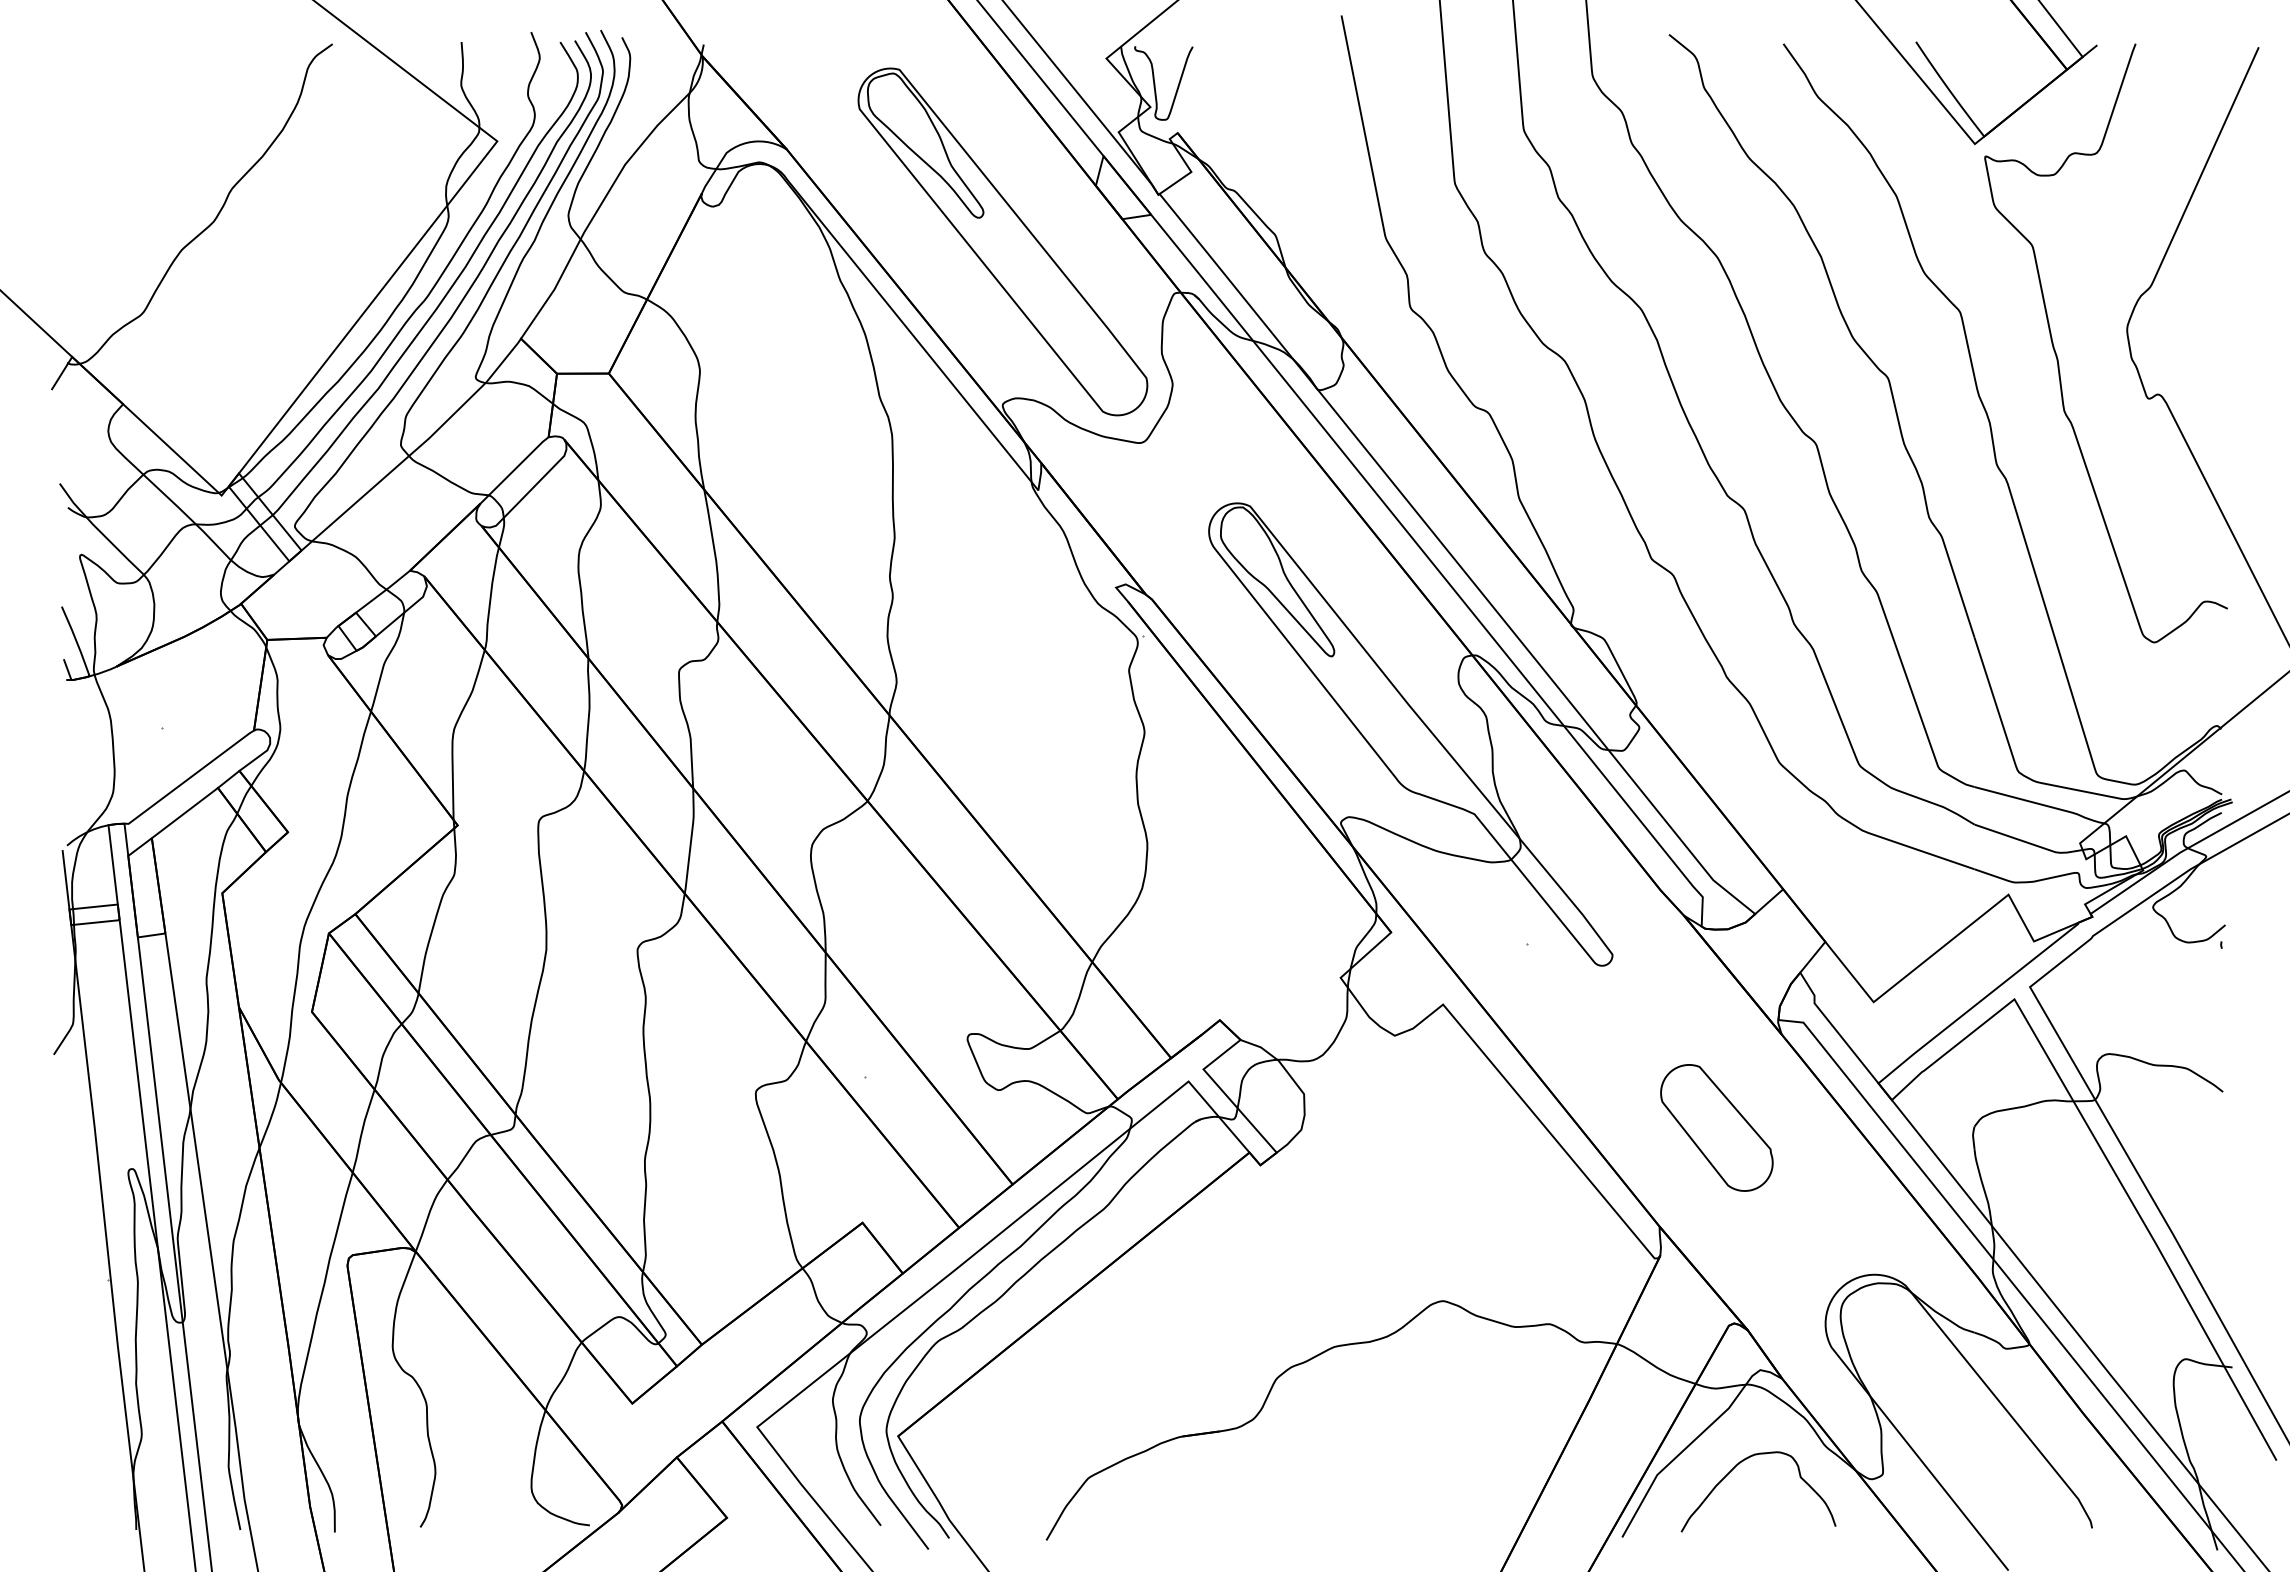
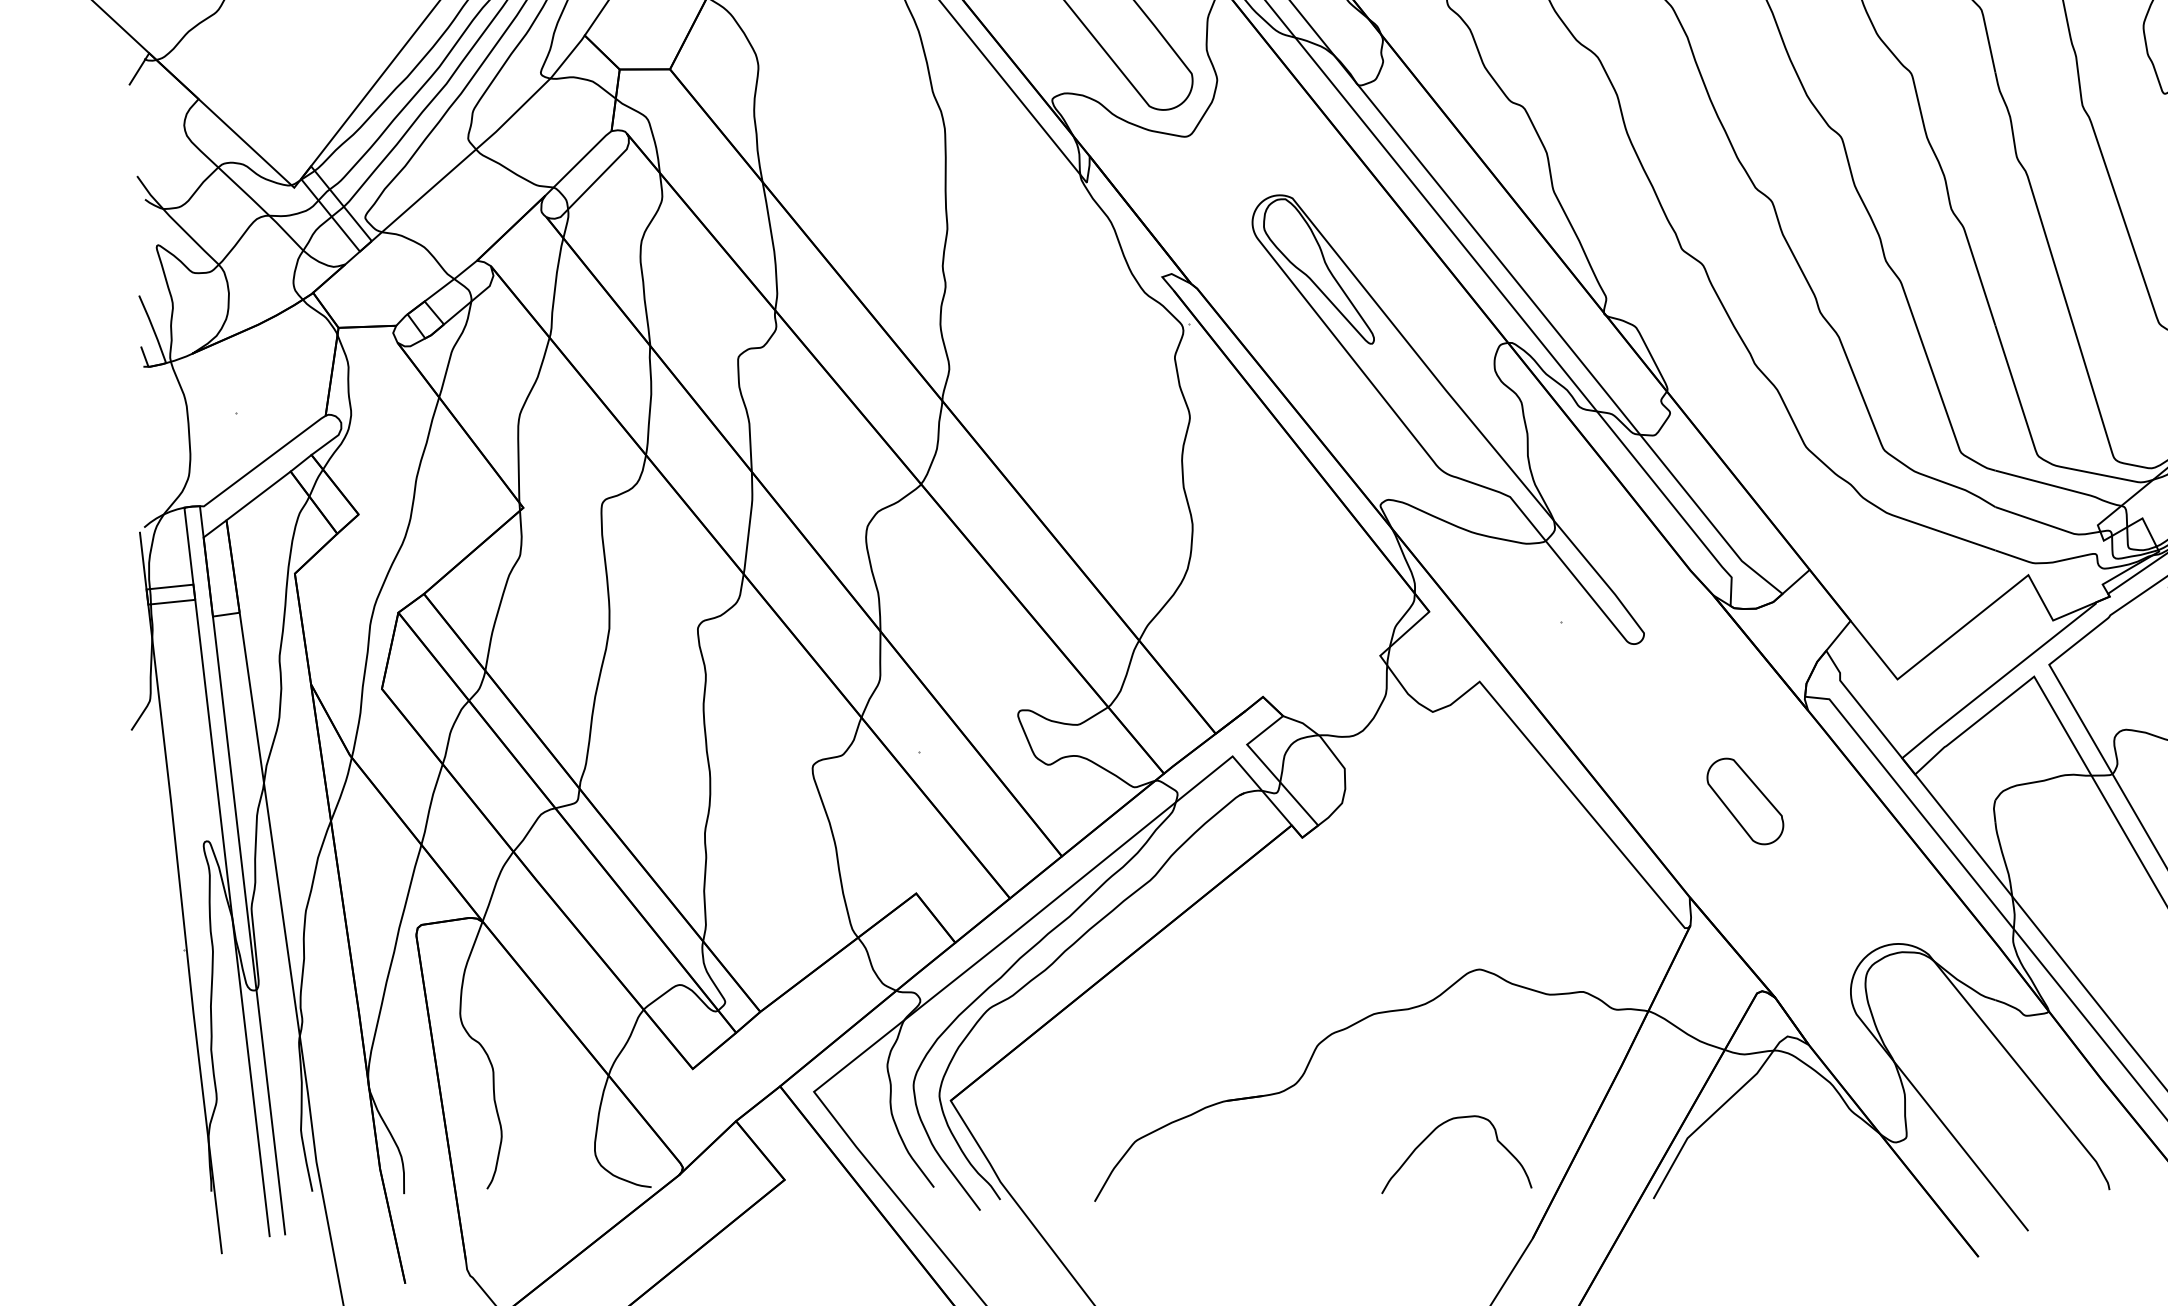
part: (1716, 1127) -> (1744, 801), size x0.7
curve: (1739, 1464) -> (1438, 1128), moved

